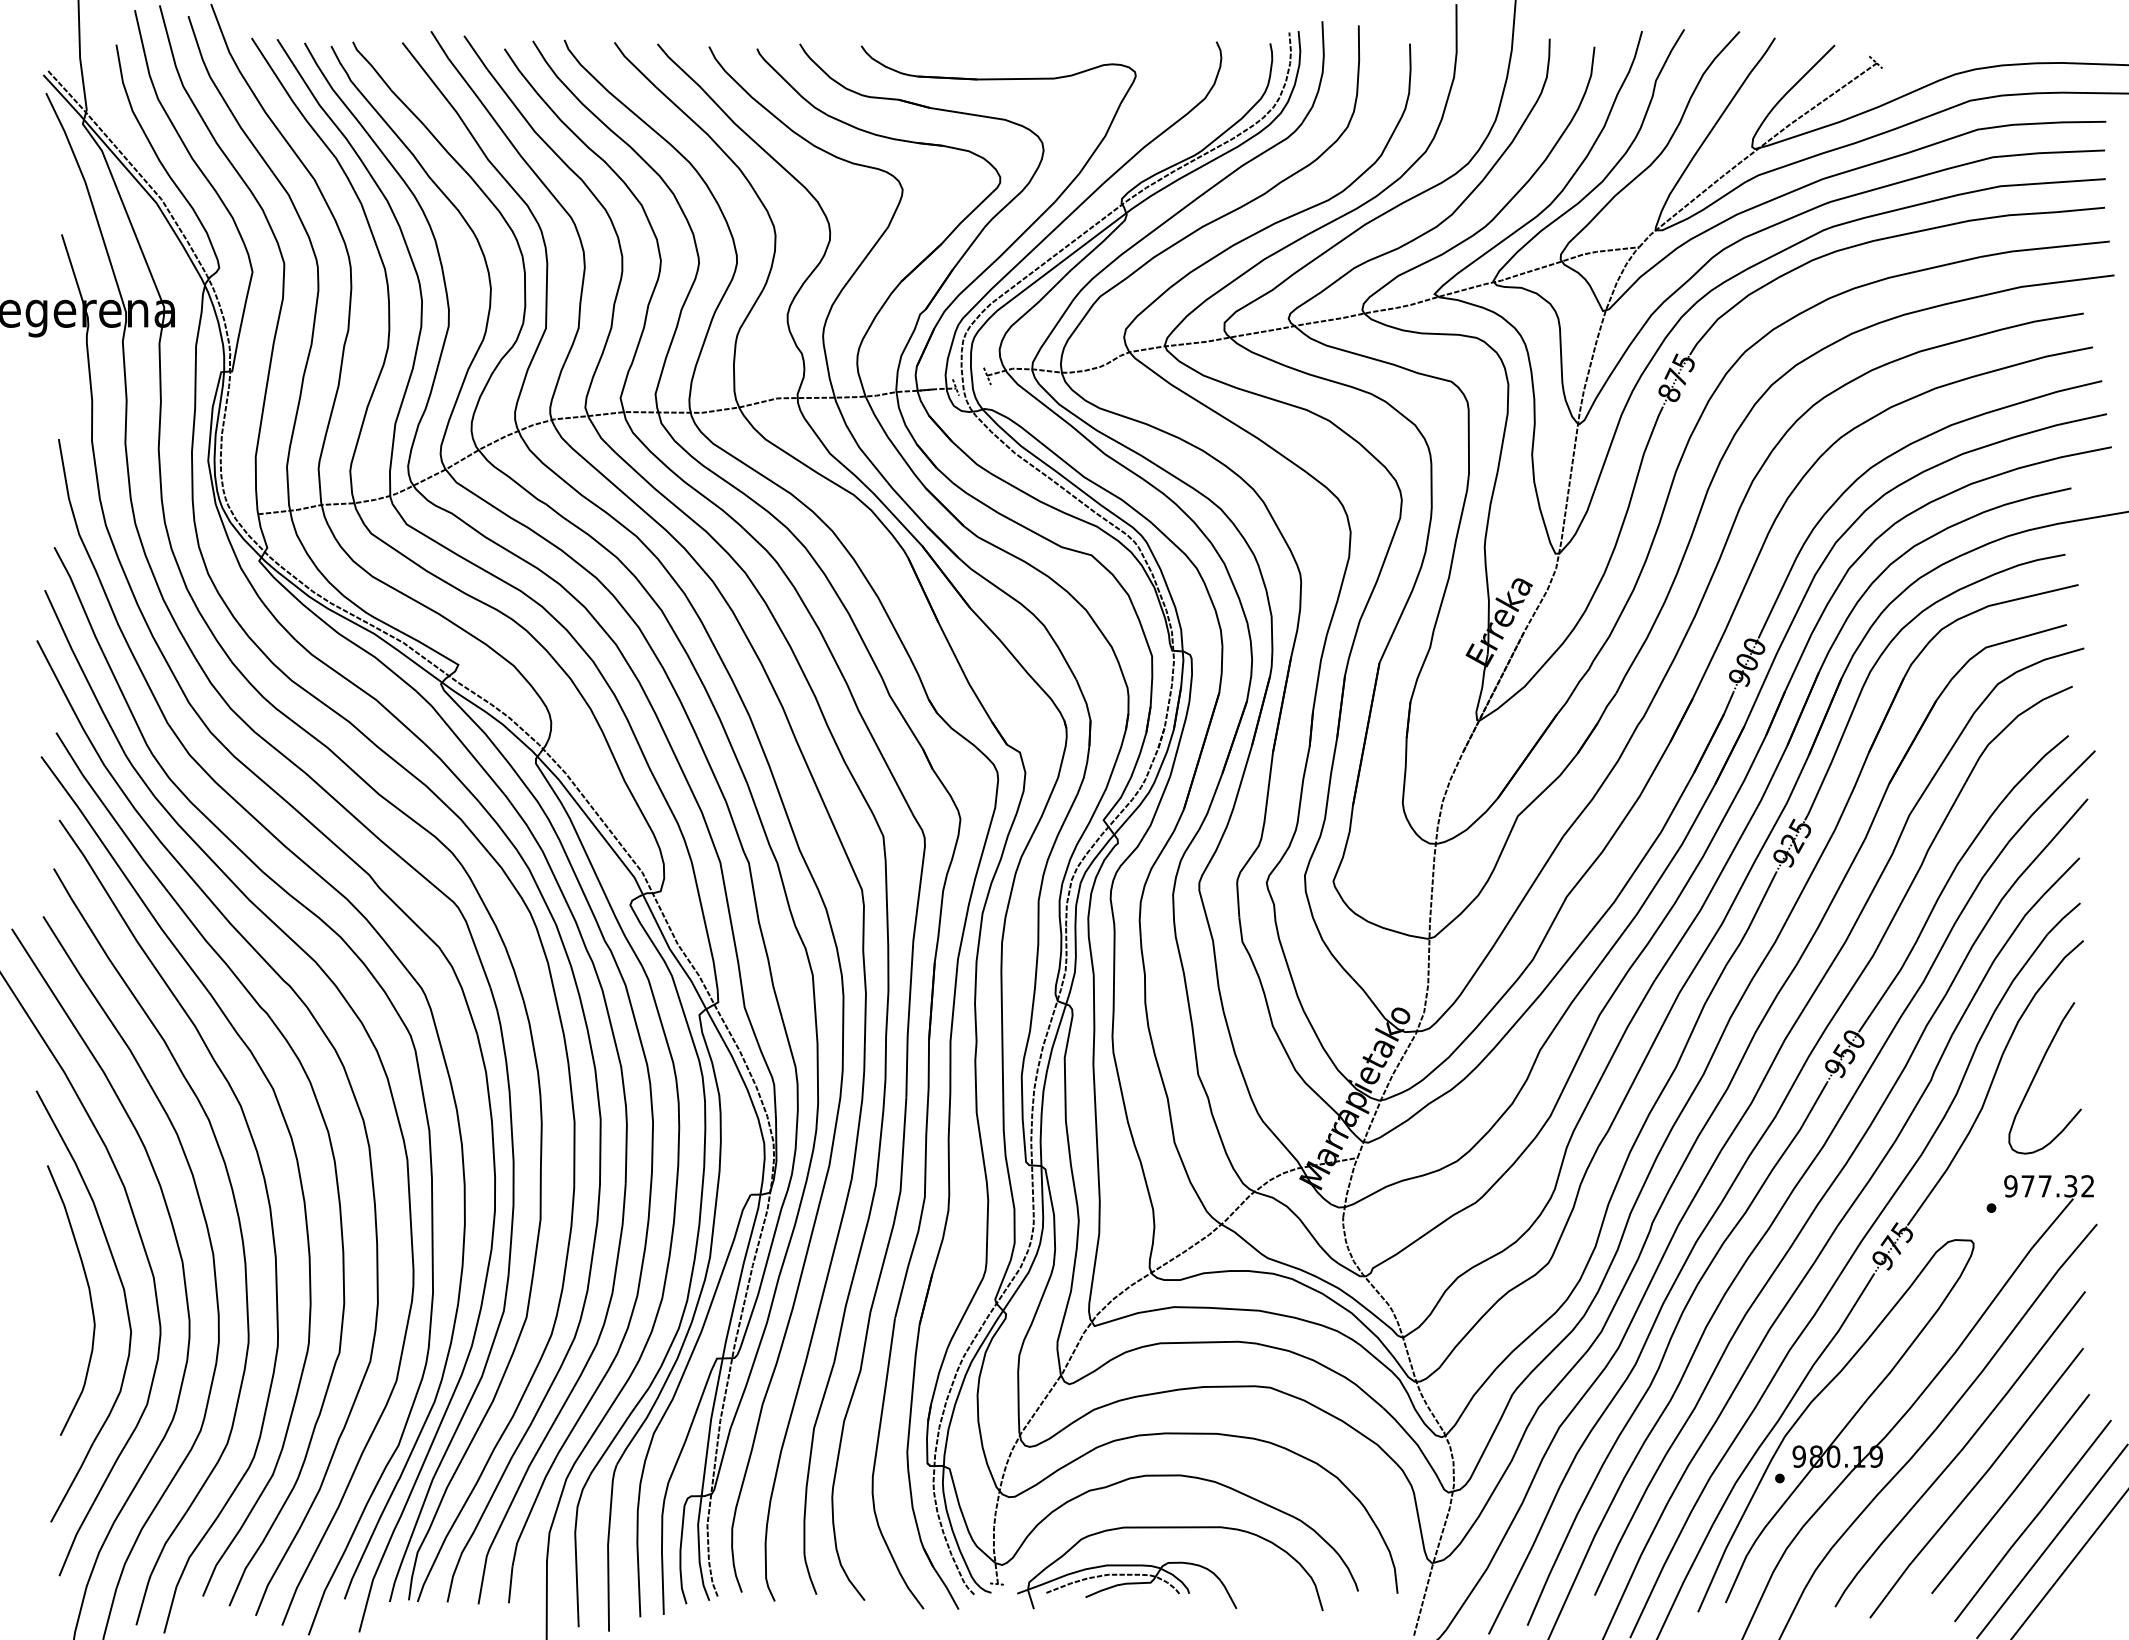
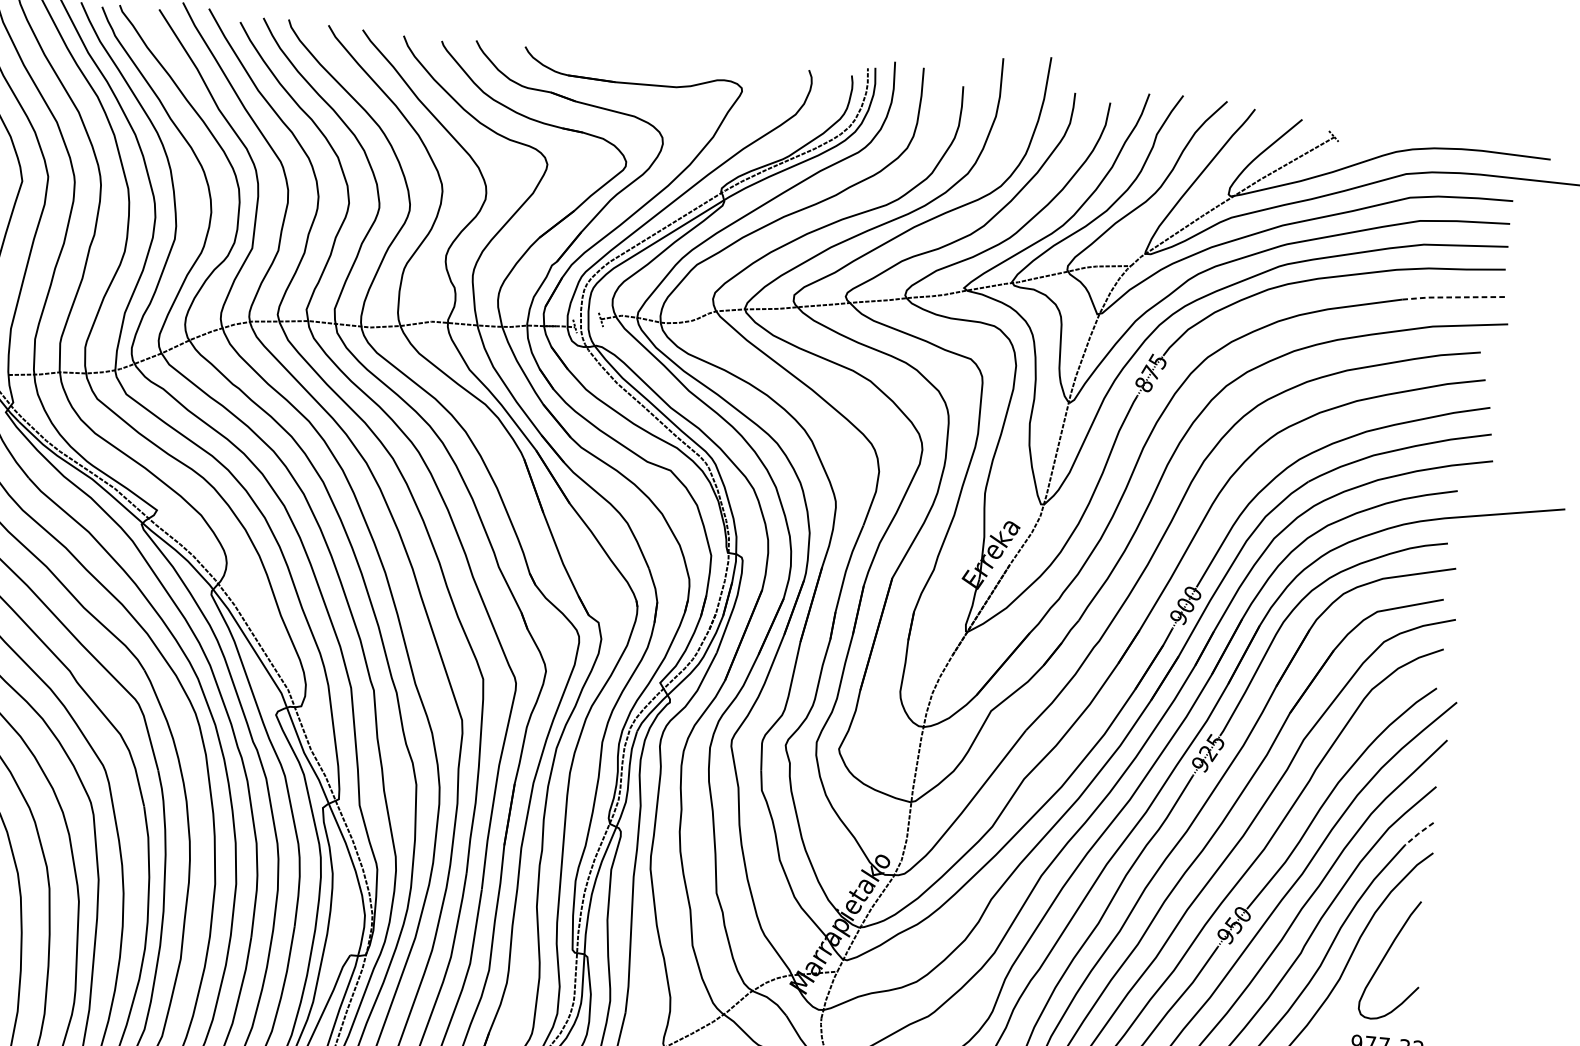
line: (2044, 248) -> (1454, 297), solid -> dashed
line: (2062, 918) -> (1418, 833), solid -> dashed

